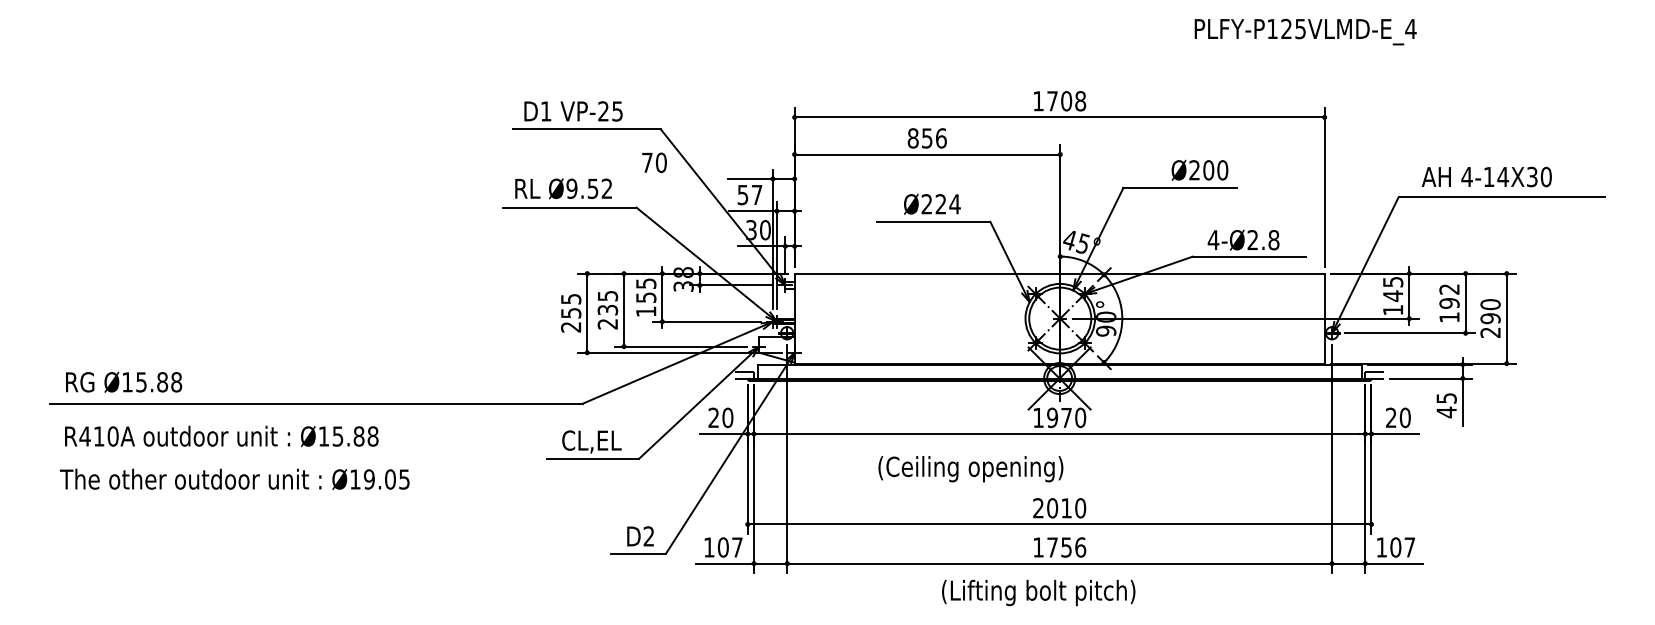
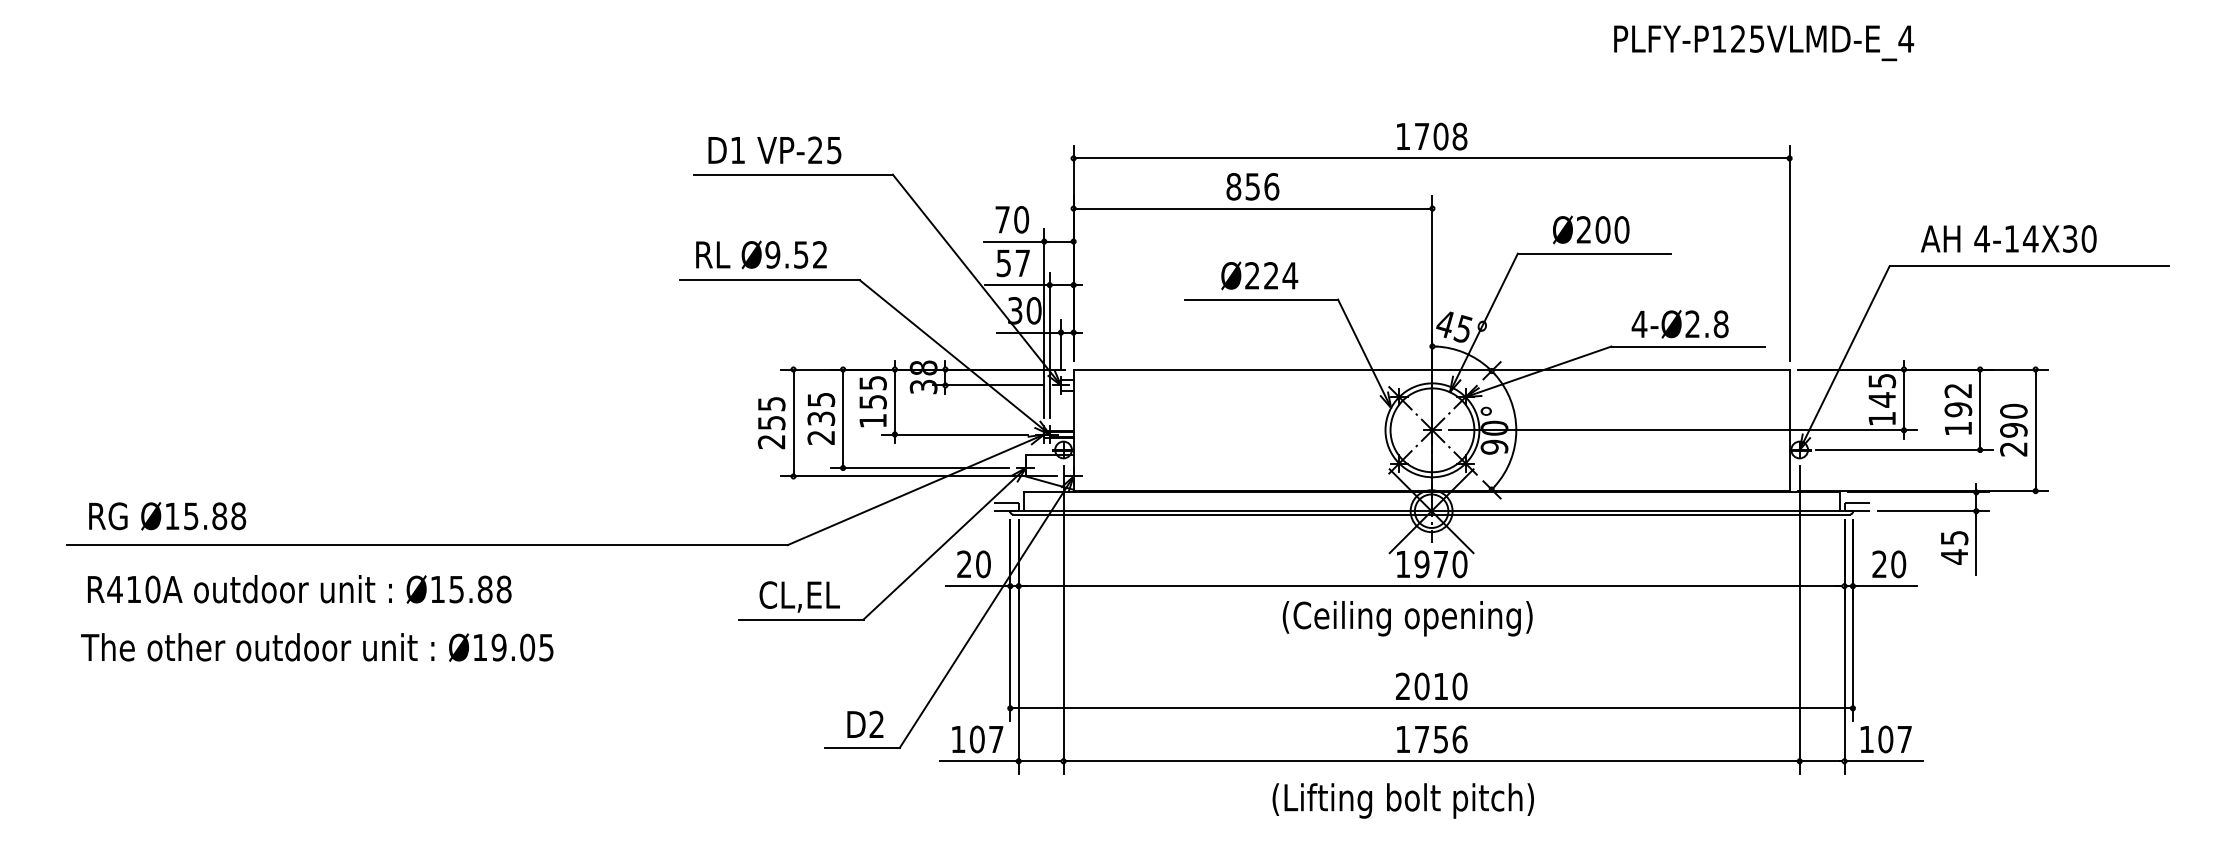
text: (654, 162) -> (1012, 219), moved
text: (1200, 170) -> (1591, 229), moved
text: (970, 469) -> (1407, 618), moved

